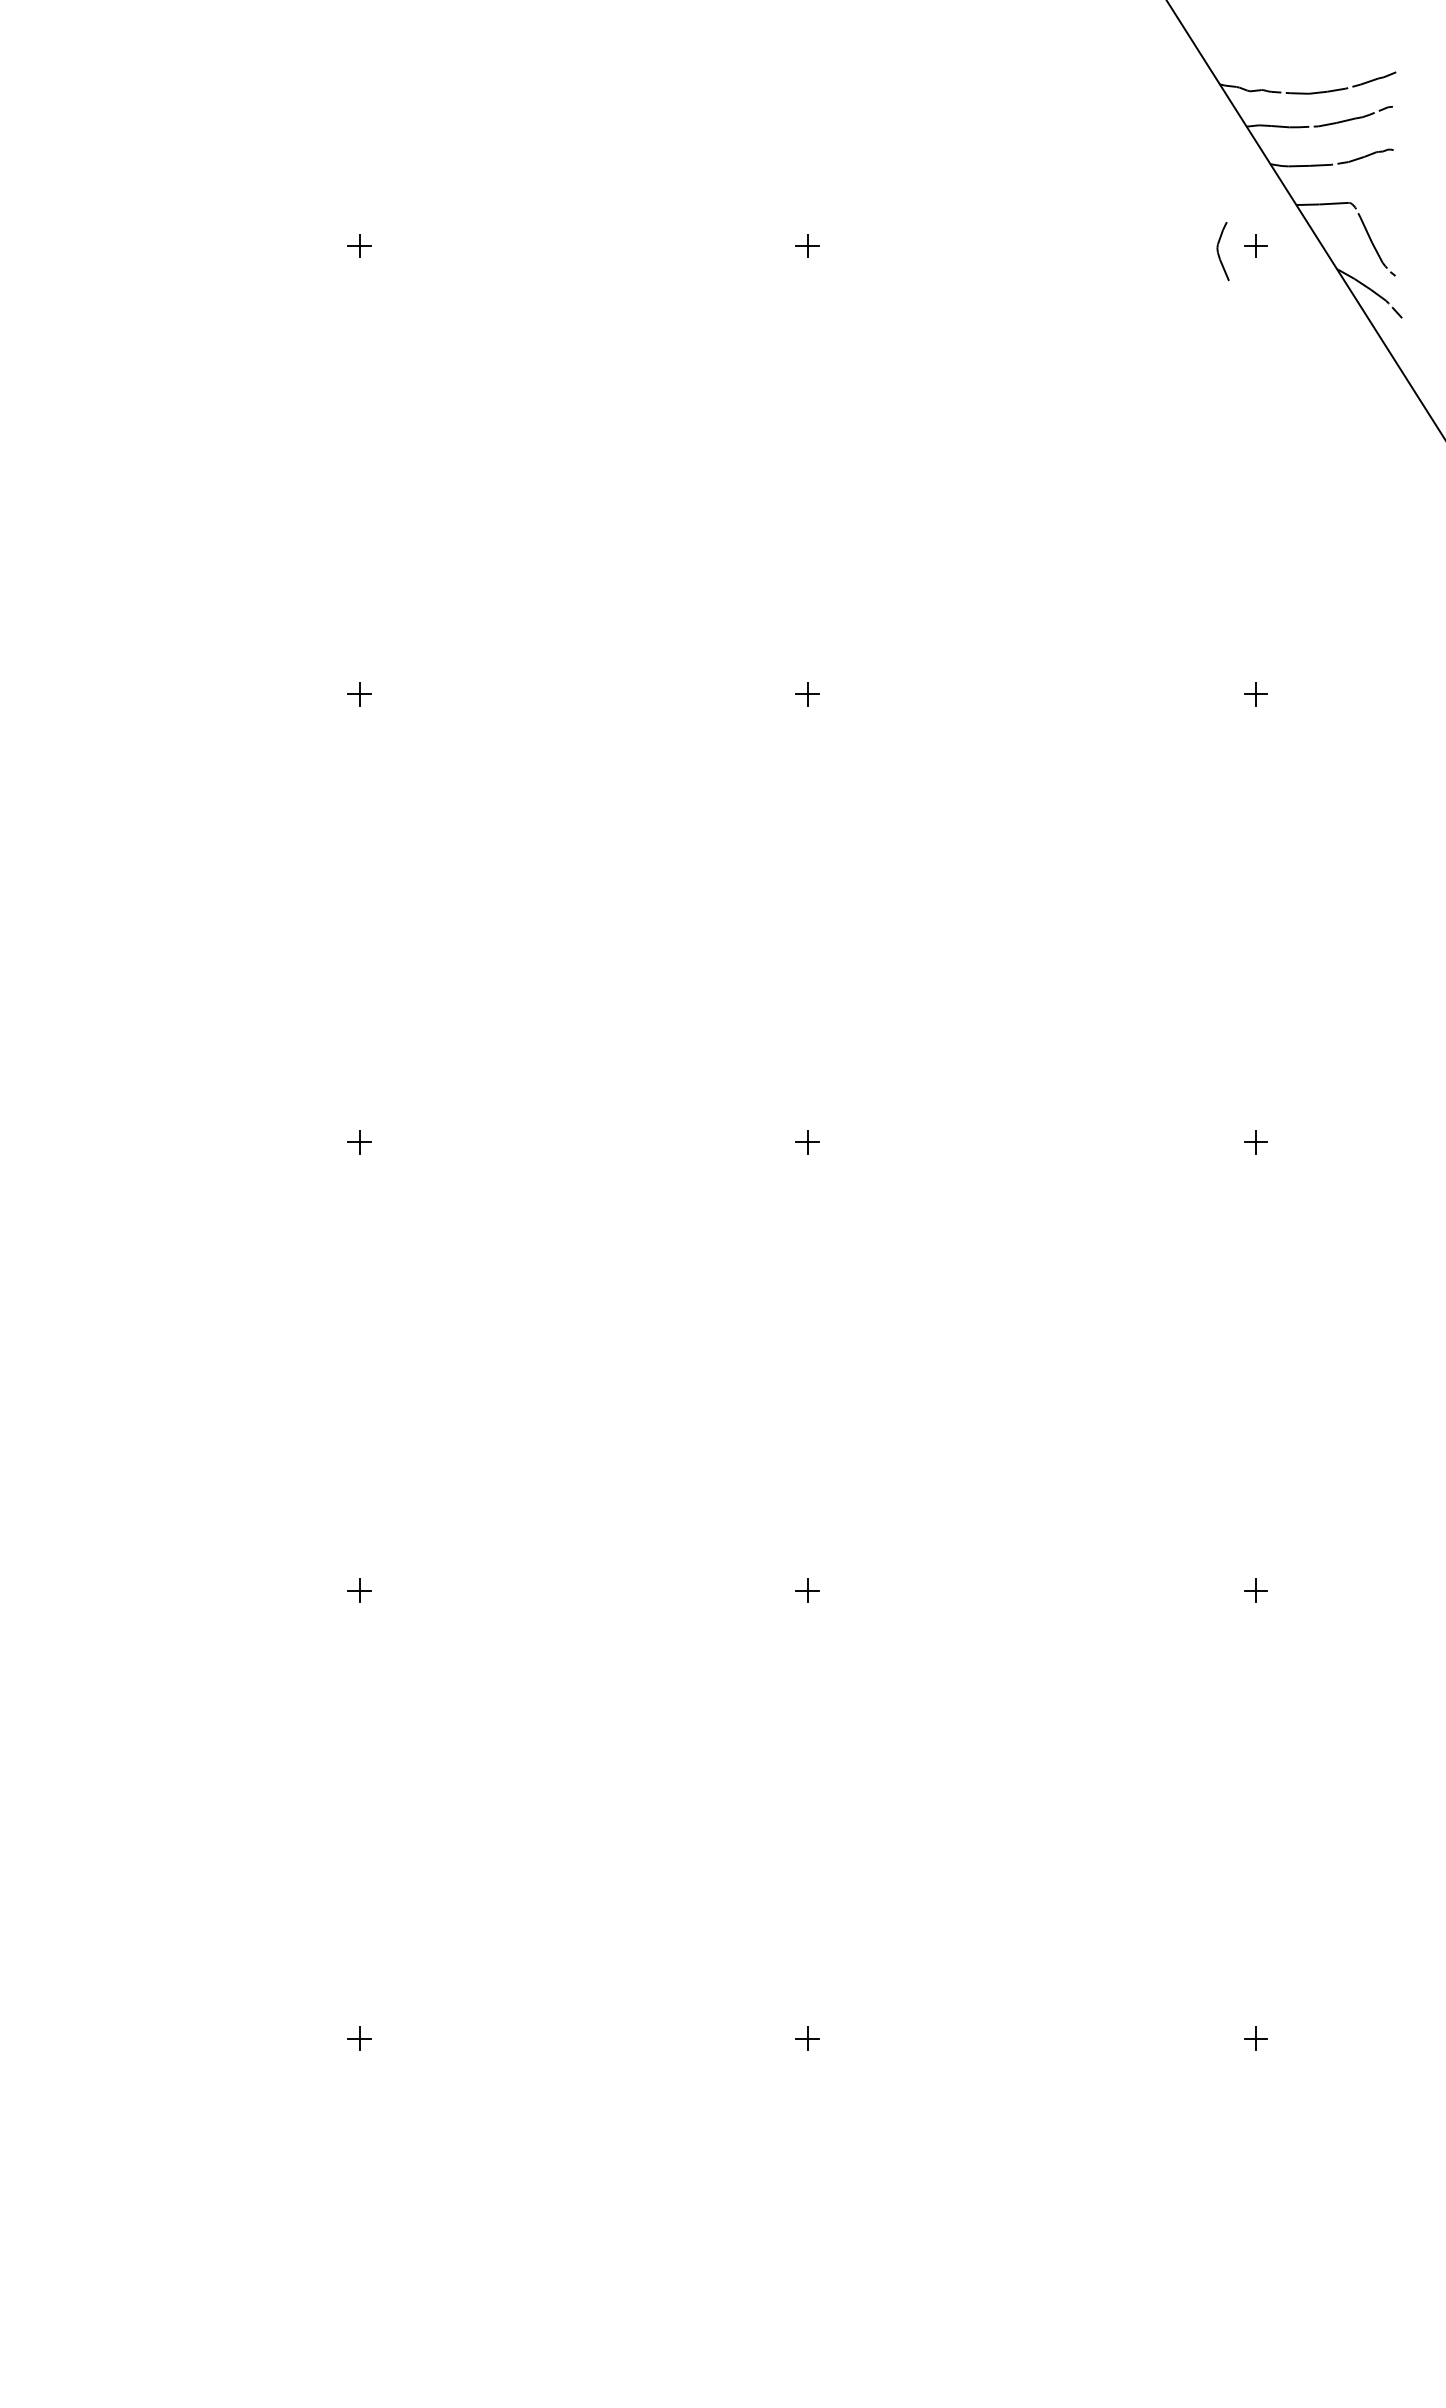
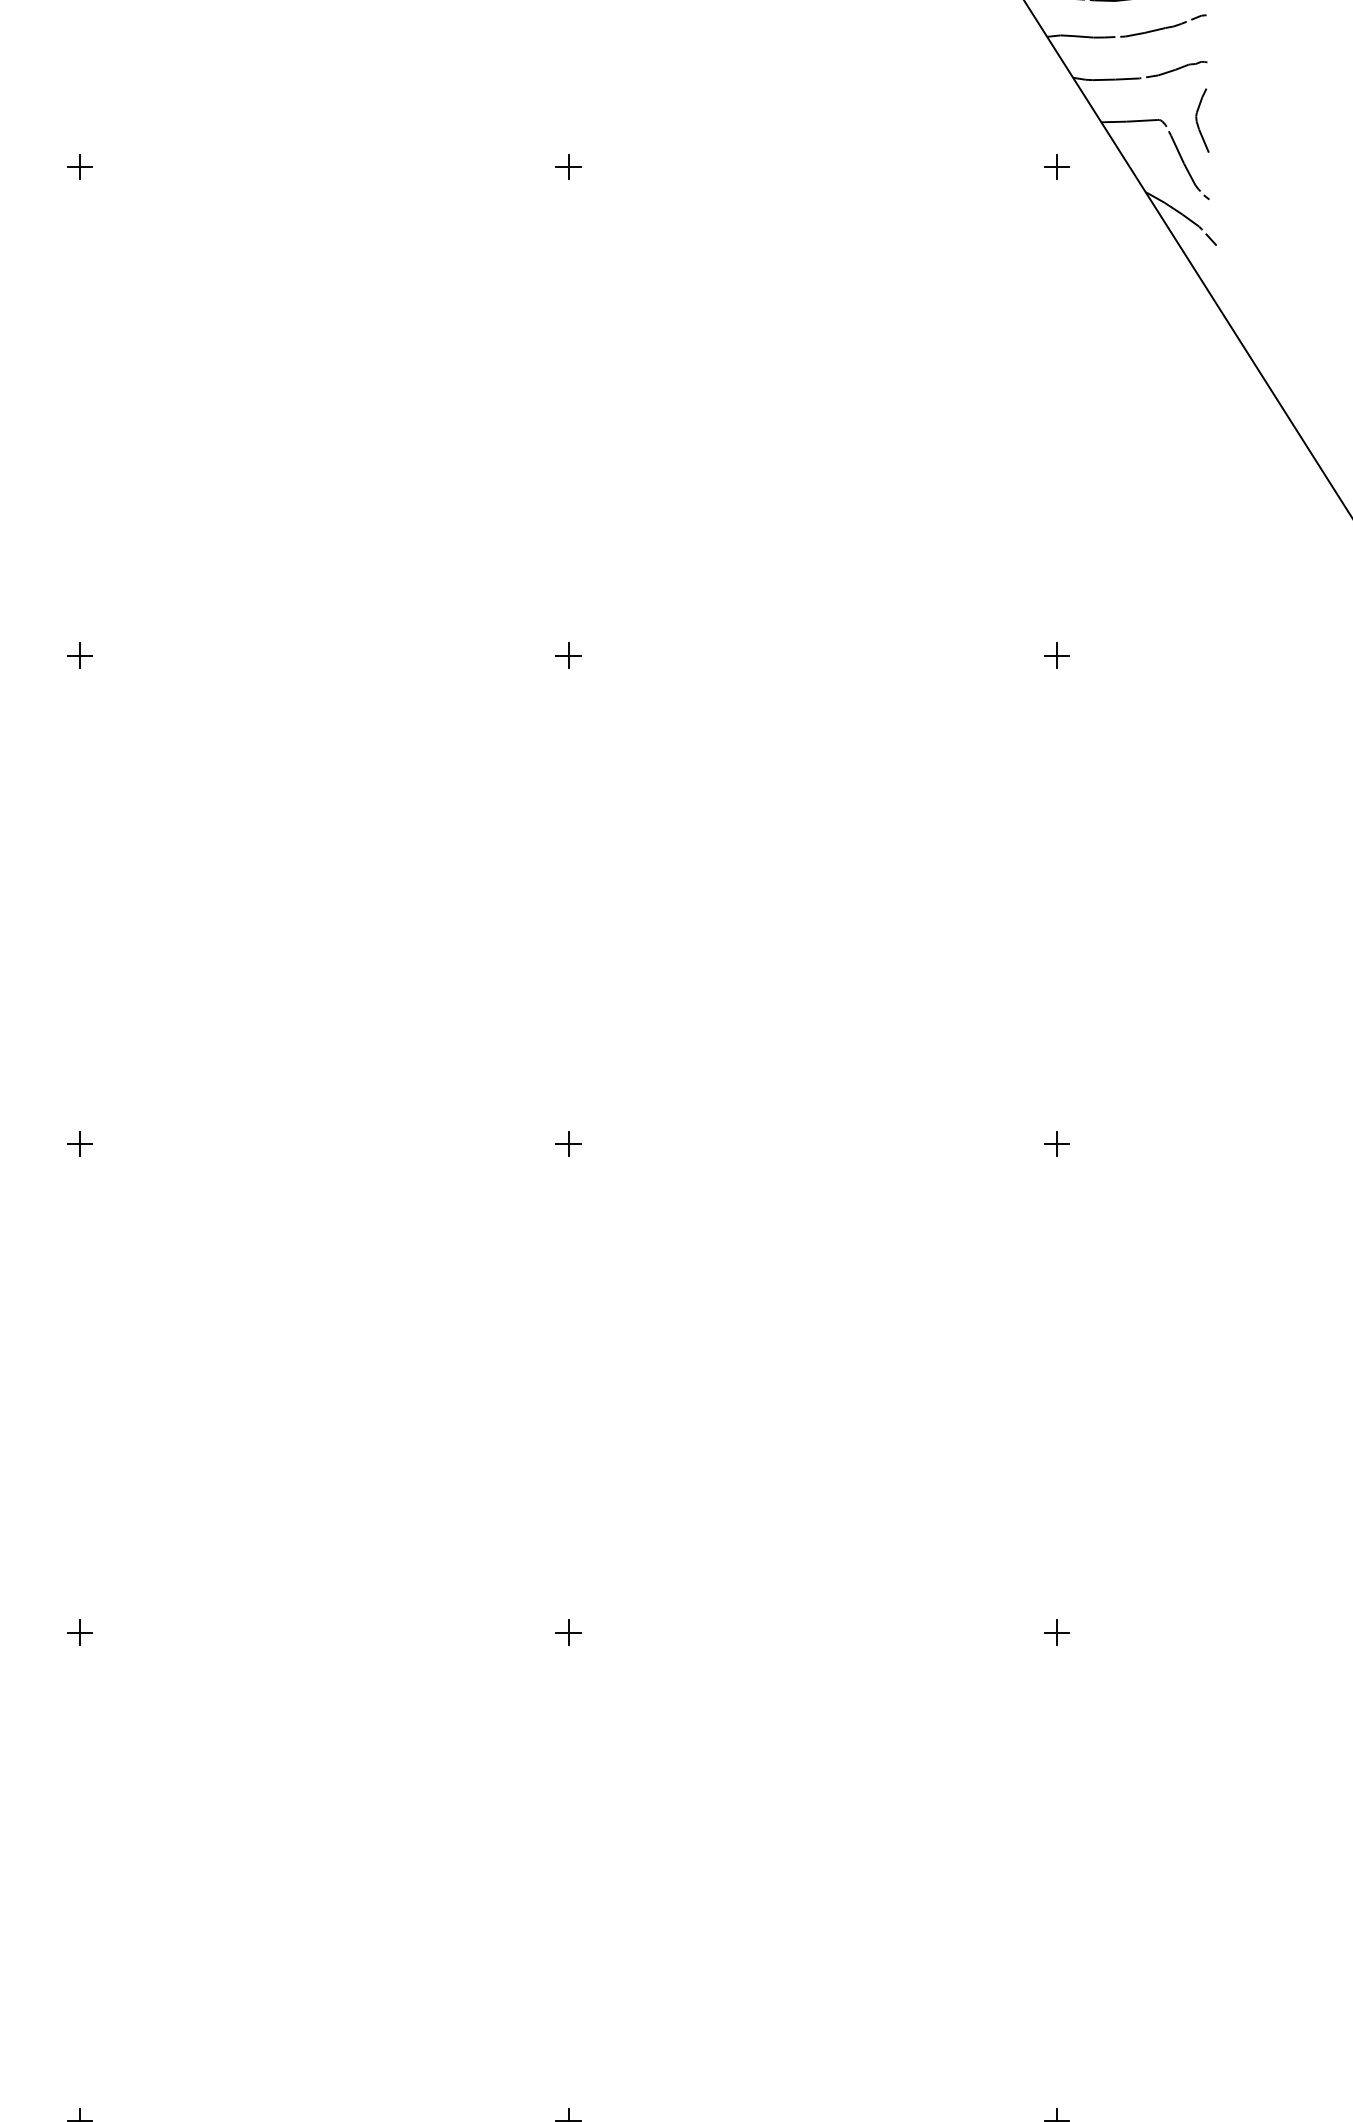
curve: (1219, 253) -> (1198, 122), moved

